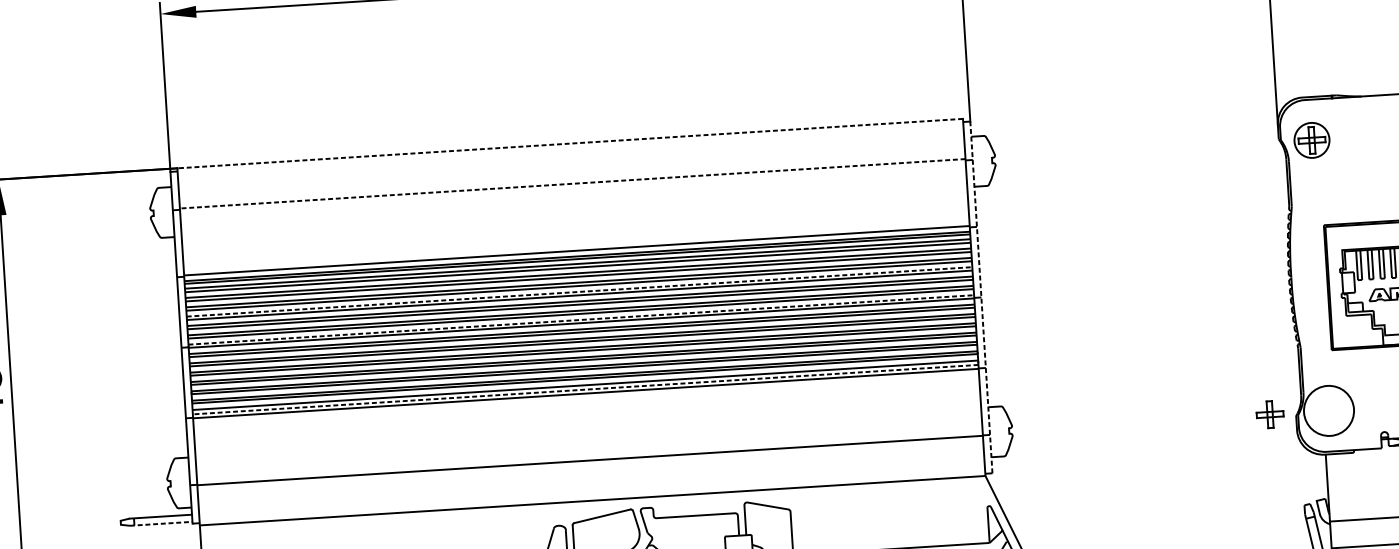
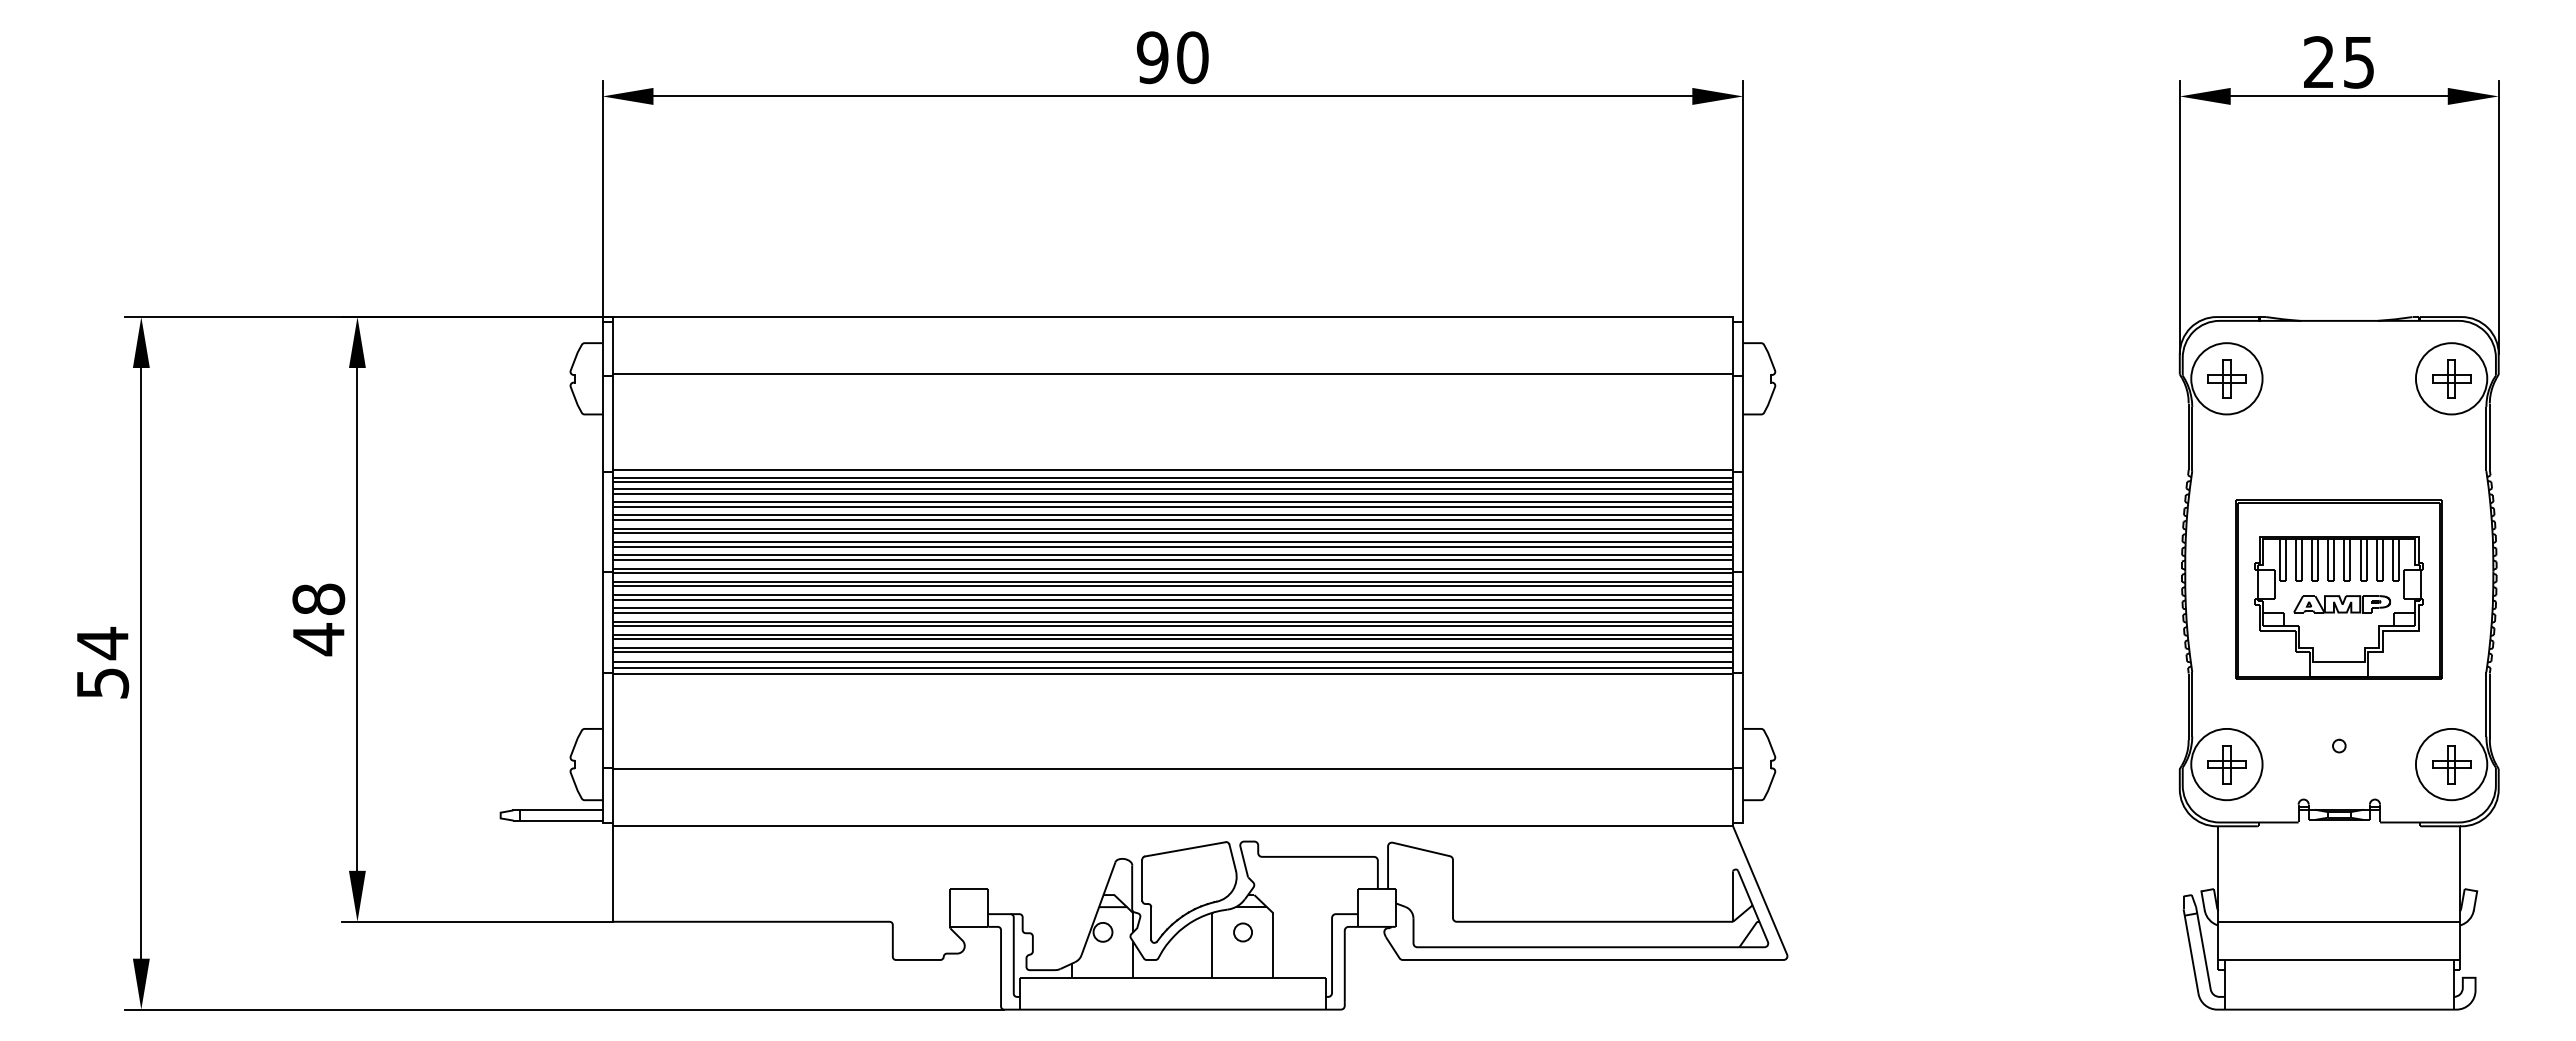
circle: (1311, 140) -> (2226, 378), size x1.43
line: (569, 143) -> (1172, 317), dashed -> solid
line: (572, 183) -> (1172, 374), dashed -> solid
line: (579, 291) -> (1173, 528), dashed -> solid
line: (981, 297) -> (1743, 572), dashed -> solid
line: (581, 319) -> (1173, 568), dashed -> solid
line: (585, 389) -> (1172, 667), dashed -> solid
part: (1269, 414) -> (2226, 764), moved
line: (161, 523) -> (558, 820), dashed -> solid

